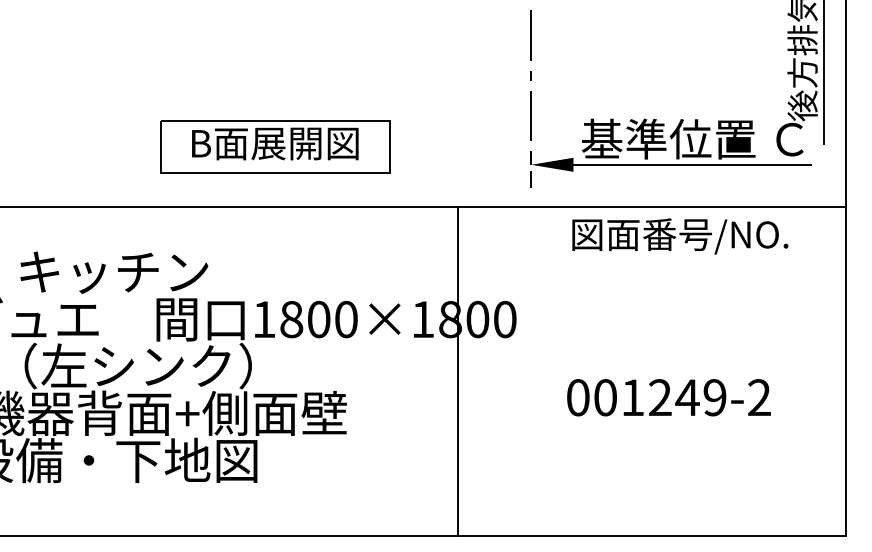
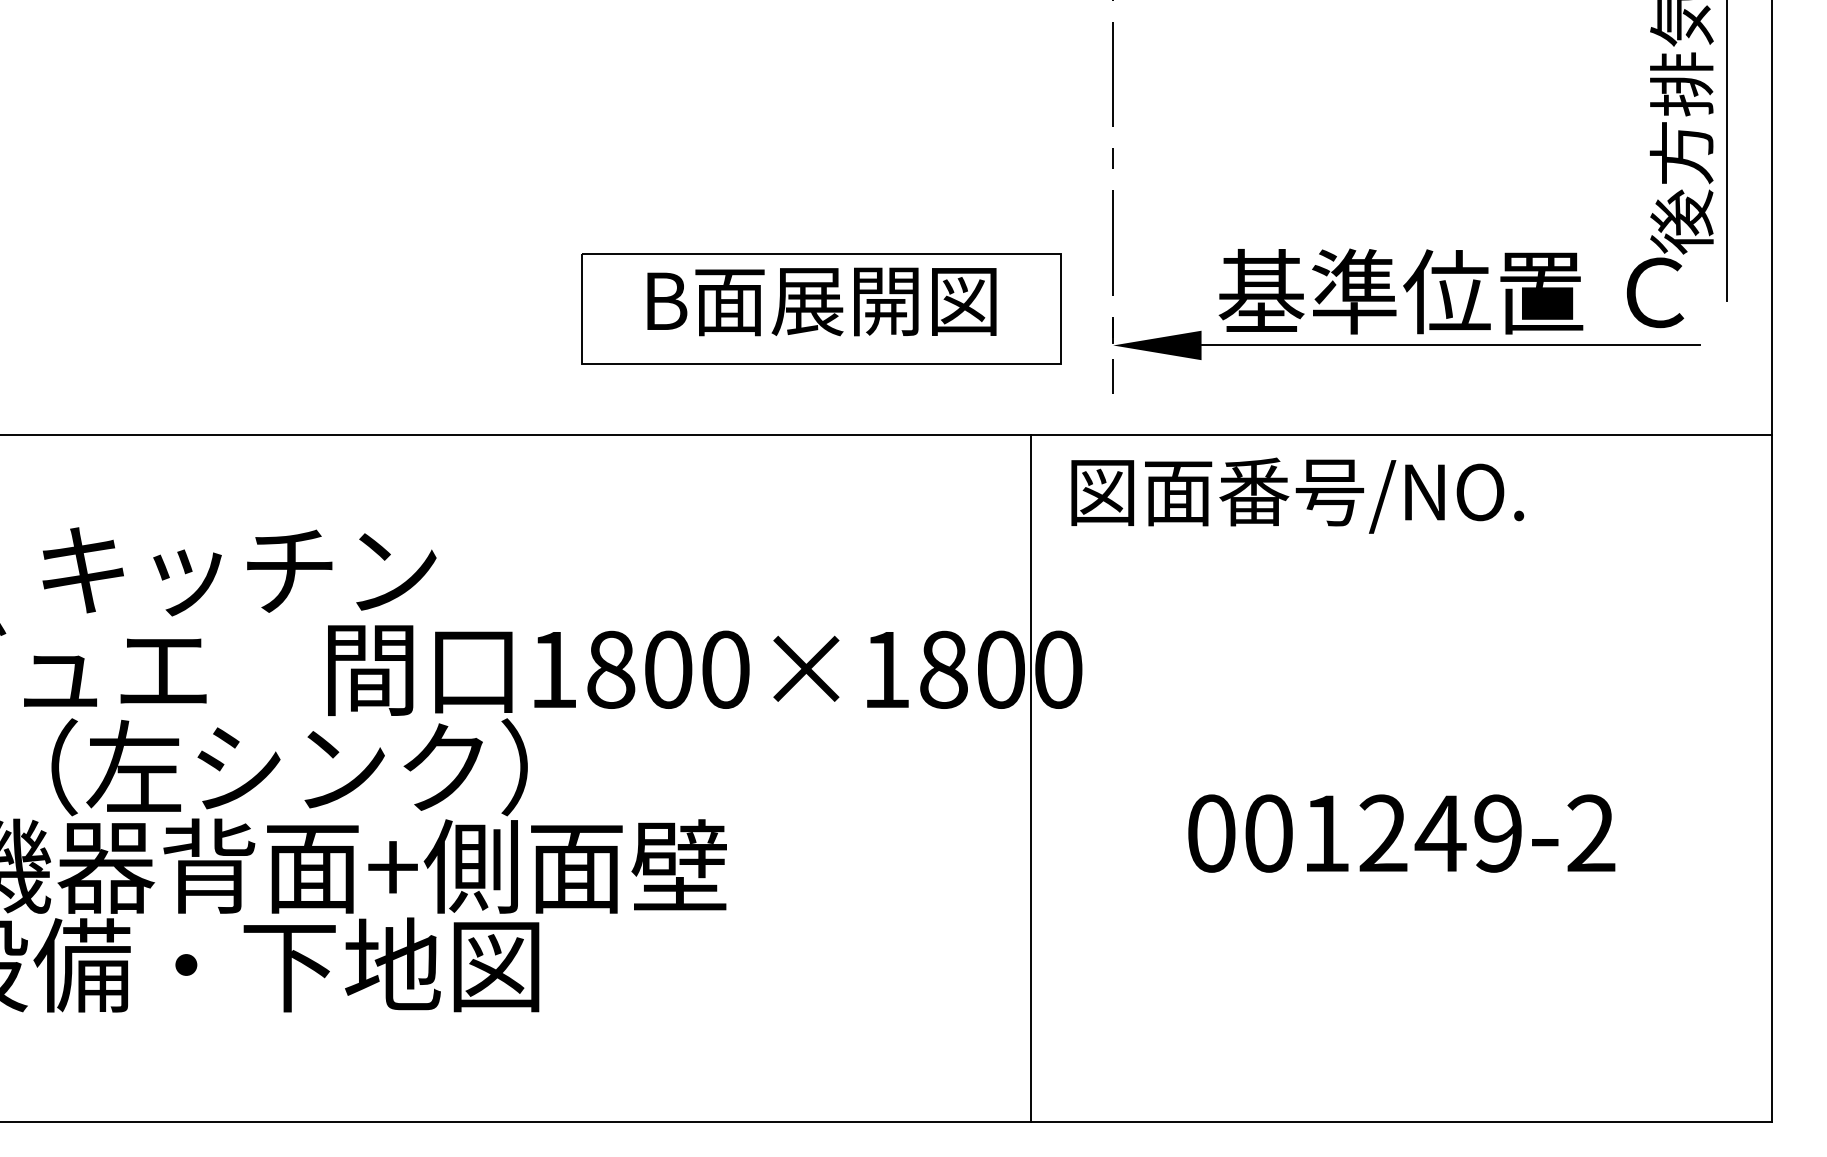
part: (275, 146) -> (822, 307), moved
text: (680, 236) -> (1298, 495), moved
line: (458, 371) -> (1031, 778), moved

